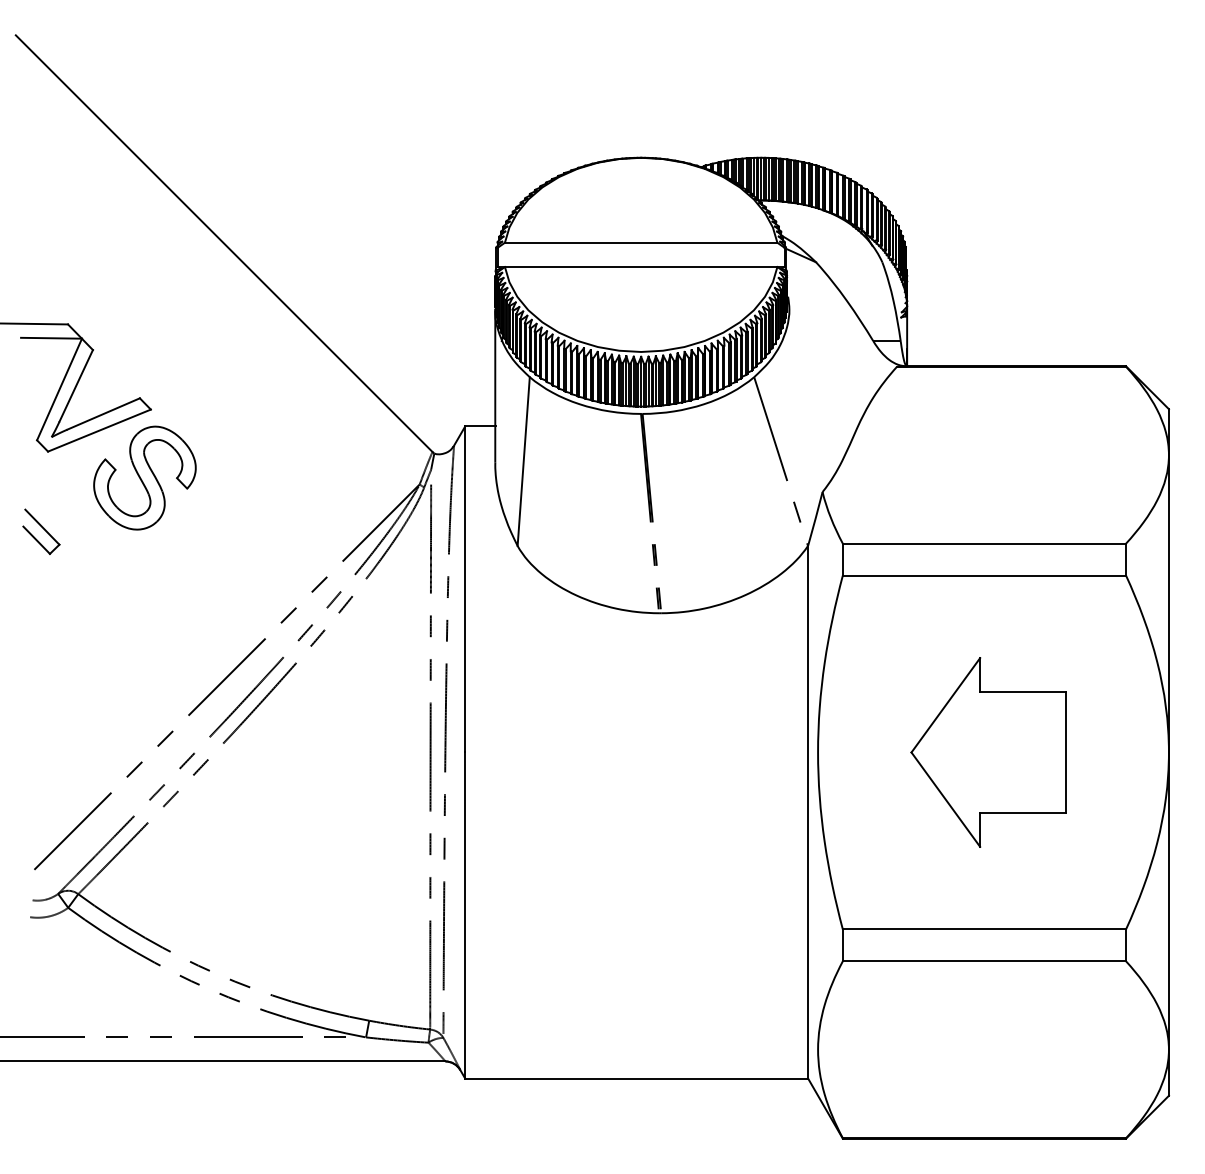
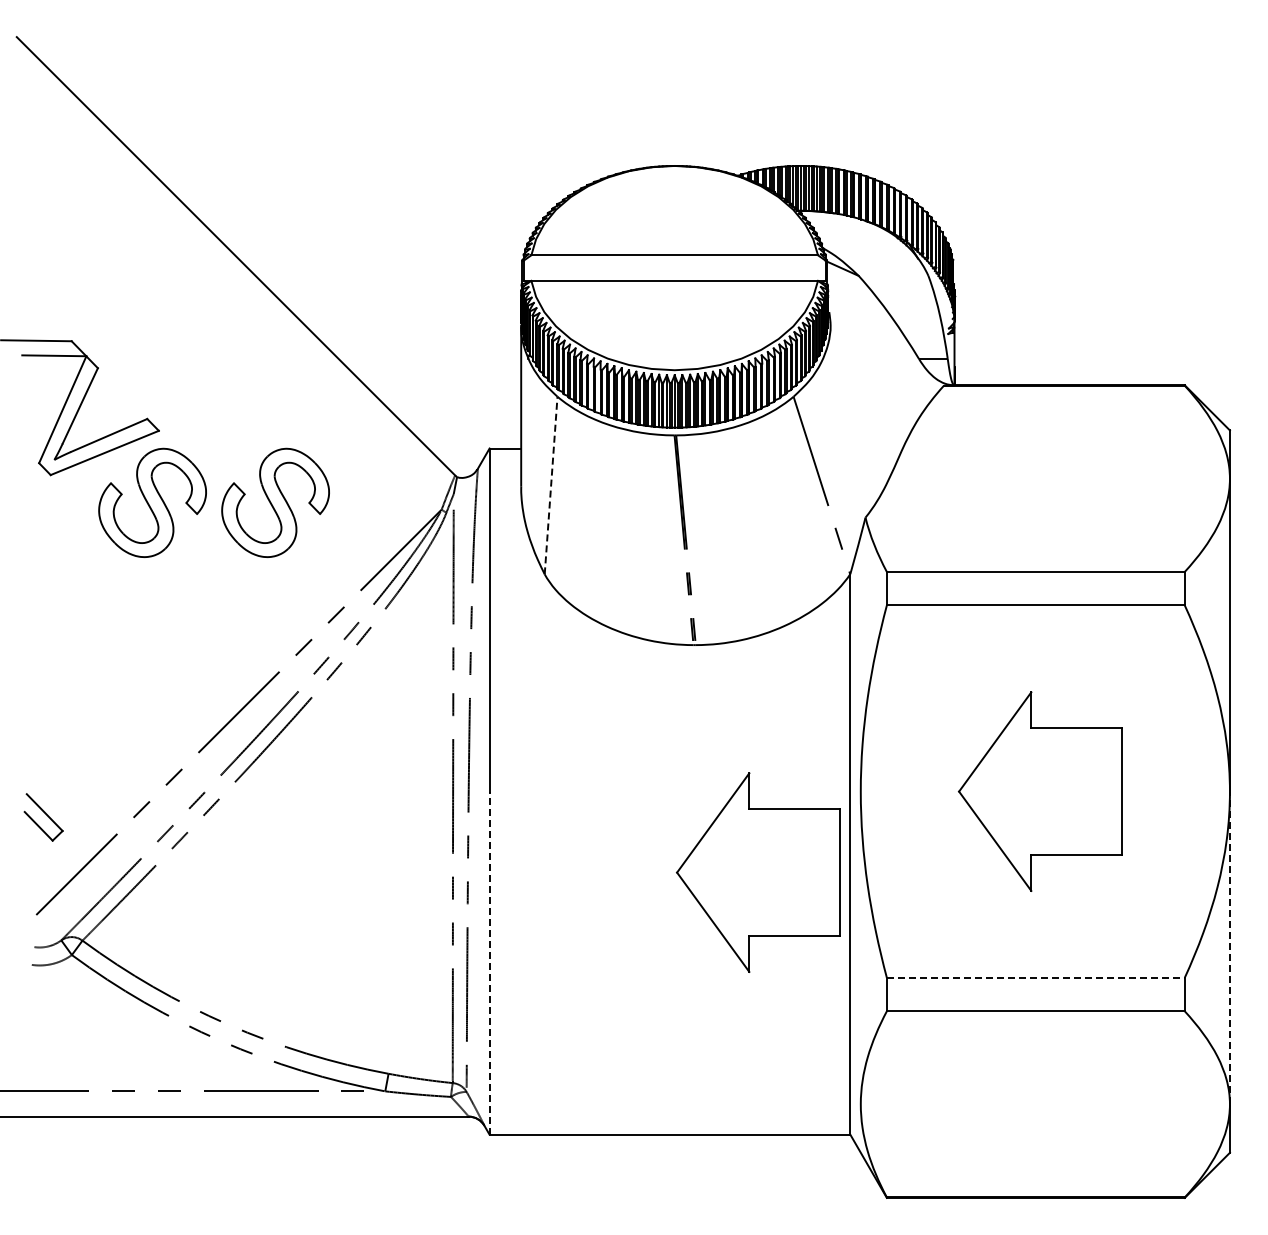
line: (524, 461) -> (551, 485), solid -> dashed
part: (261, 477) -> (275, 502), added
part: (41, 531) -> (43, 817), moved
part: (720, 829) -> (758, 872), added
line: (1168, 900) -> (1229, 947), solid -> dashed
line: (465, 915) -> (489, 963), solid -> dashed
line: (984, 929) -> (1035, 977), solid -> dashed

